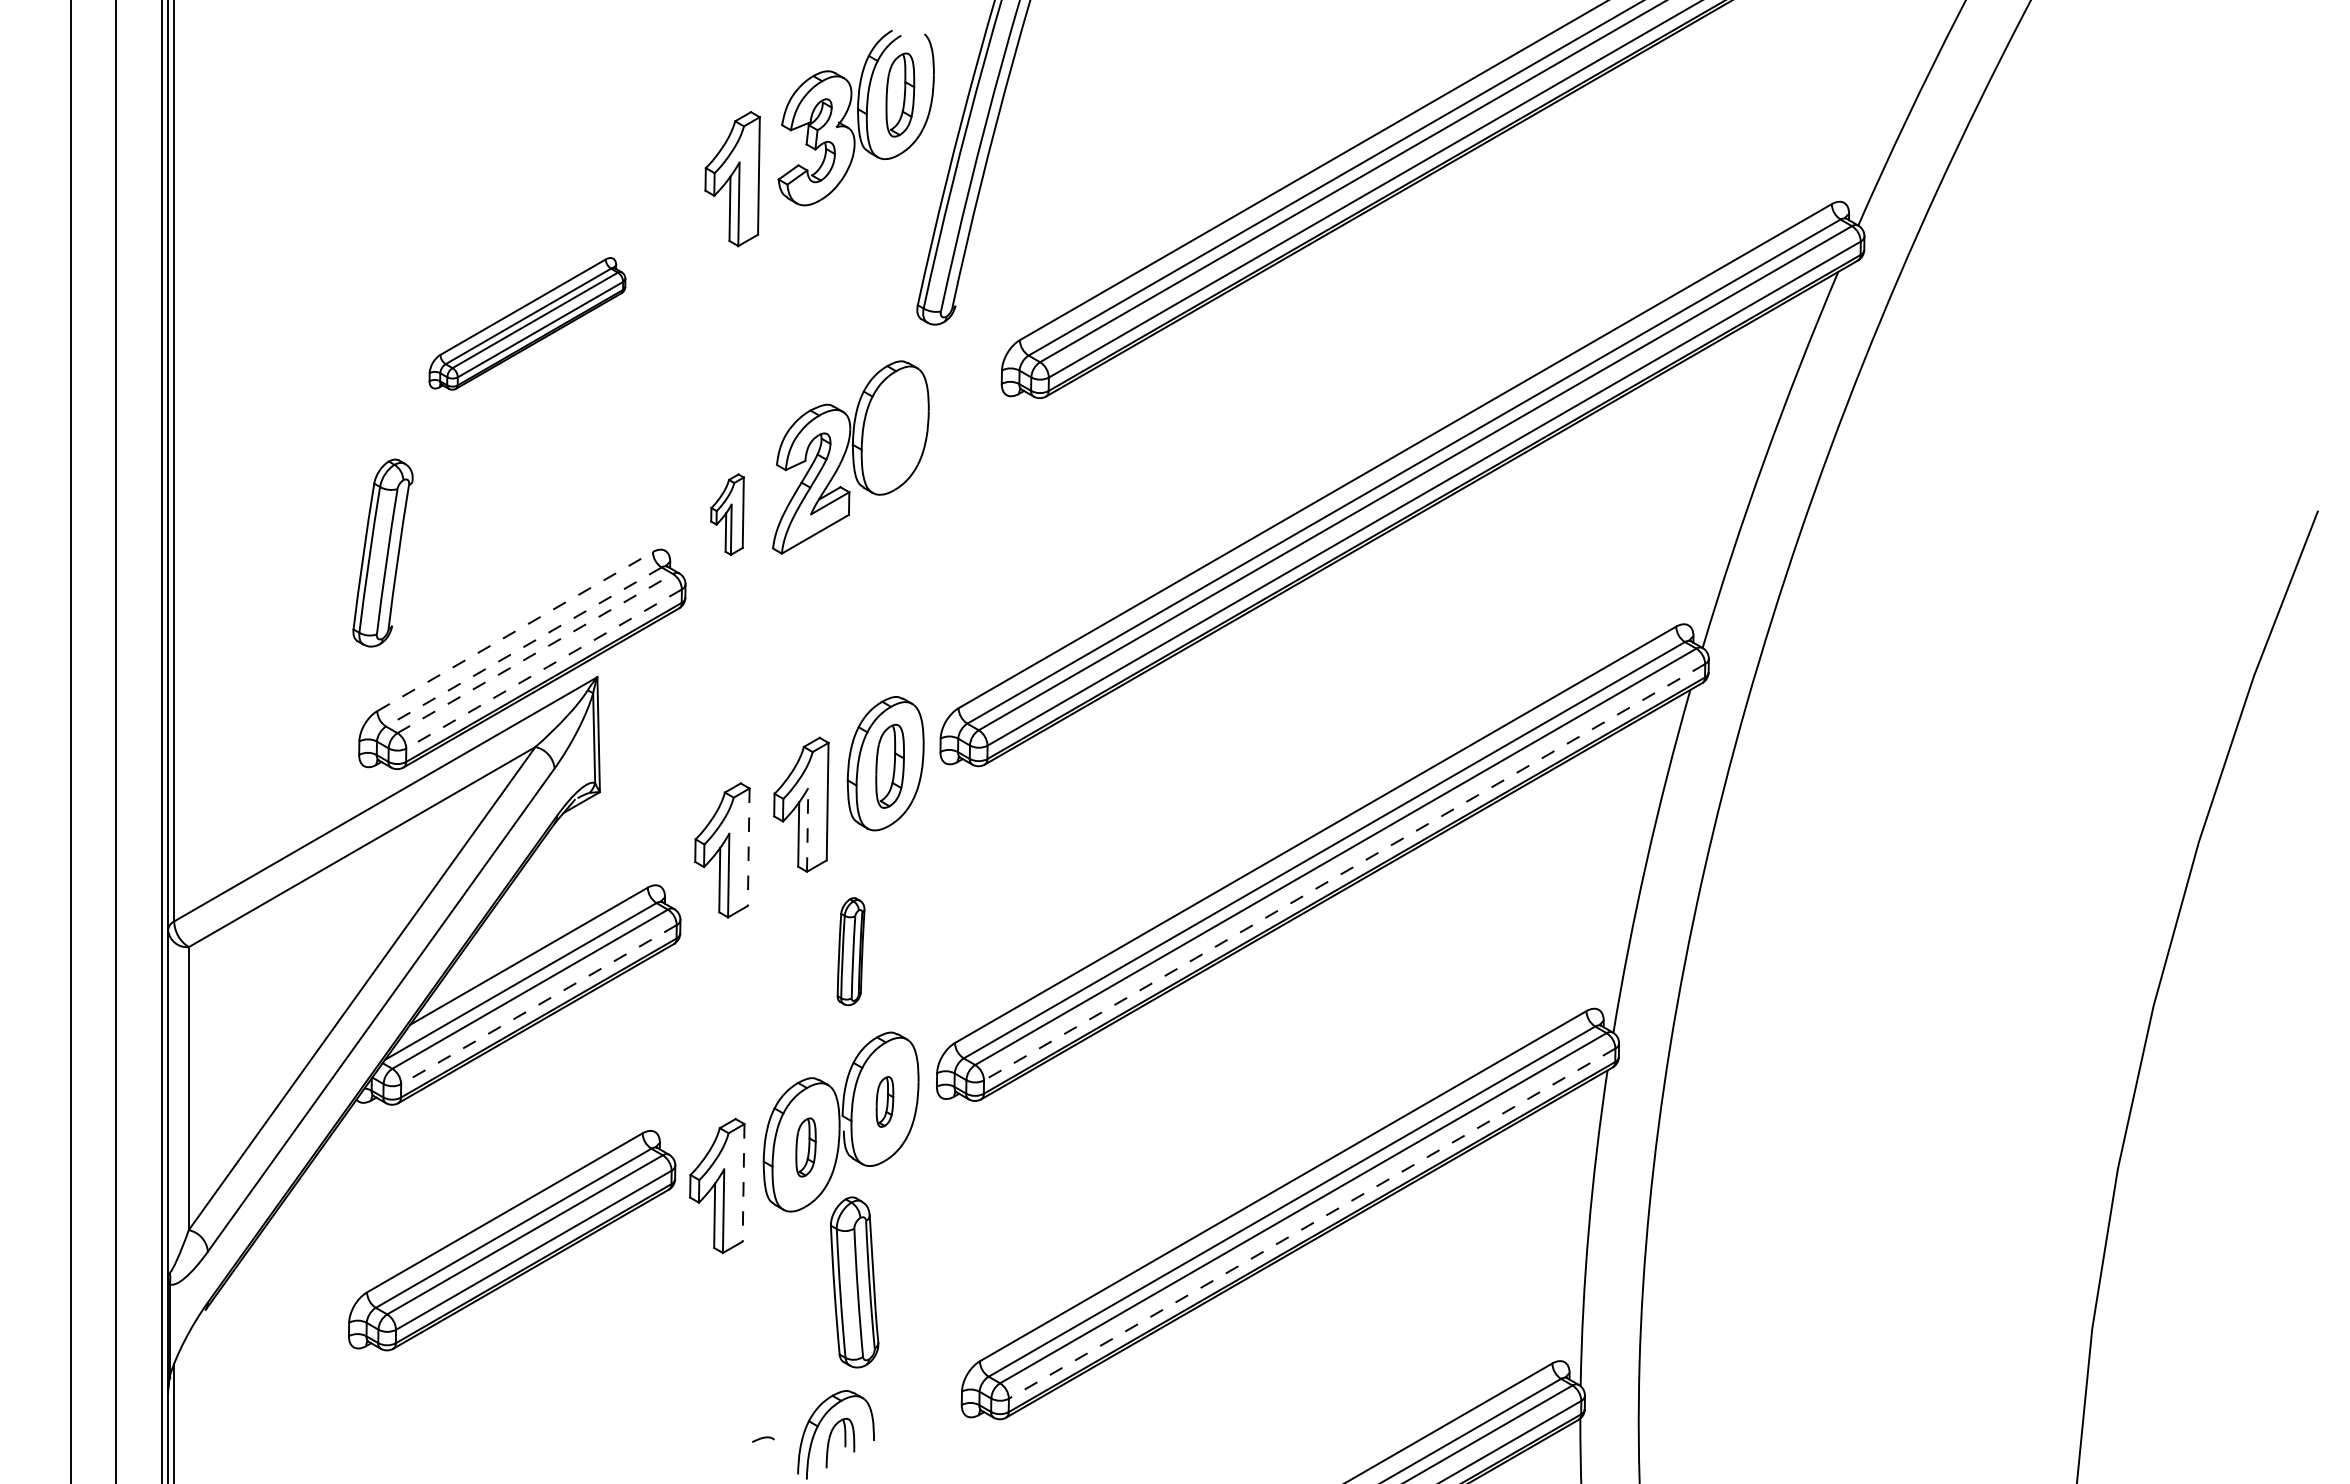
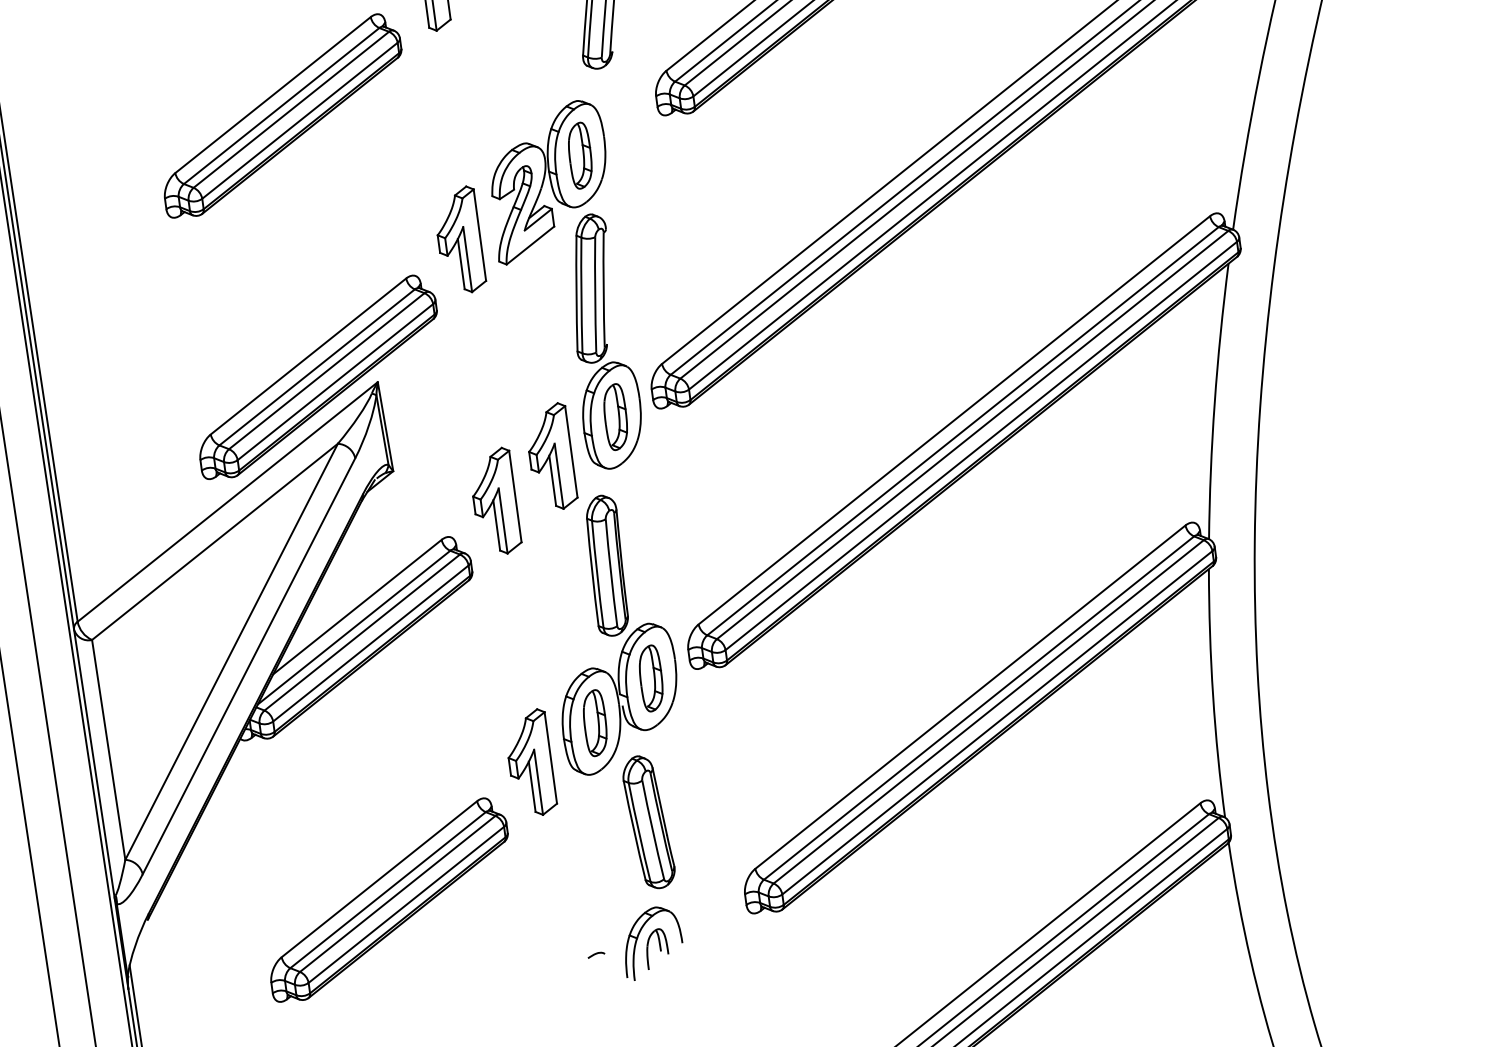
part: (527, 323) -> (281, 115), size x1.67
part: (895, 430) -> (580, 155), added
part: (727, 514) -> (459, 240), size x1.67
part: (382, 552) -> (590, 288), moved
line: (515, 631) -> (308, 356), dashed -> solid
line: (523, 647) -> (316, 367), dashed -> solid
line: (535, 653) -> (326, 371), dashed -> solid
line: (543, 669) -> (335, 382), dashed -> solid
line: (807, 829) -> (558, 475), dashed -> solid
line: (748, 847) -> (515, 496), dashed -> solid
line: (1344, 872) -> (981, 446), dashed -> solid
part: (850, 951) -> (606, 565), size x1.67
line: (538, 1004) -> (370, 643), dashed -> solid
part: (884, 1101) -> (650, 678), size x1.67
part: (805, 1147) -> (594, 723), size x1.43
line: (743, 1182) -> (550, 757), dashed -> solid
line: (1311, 1223) -> (996, 722), dashed -> solid
part: (512, 1240) -> (388, 899), moved

